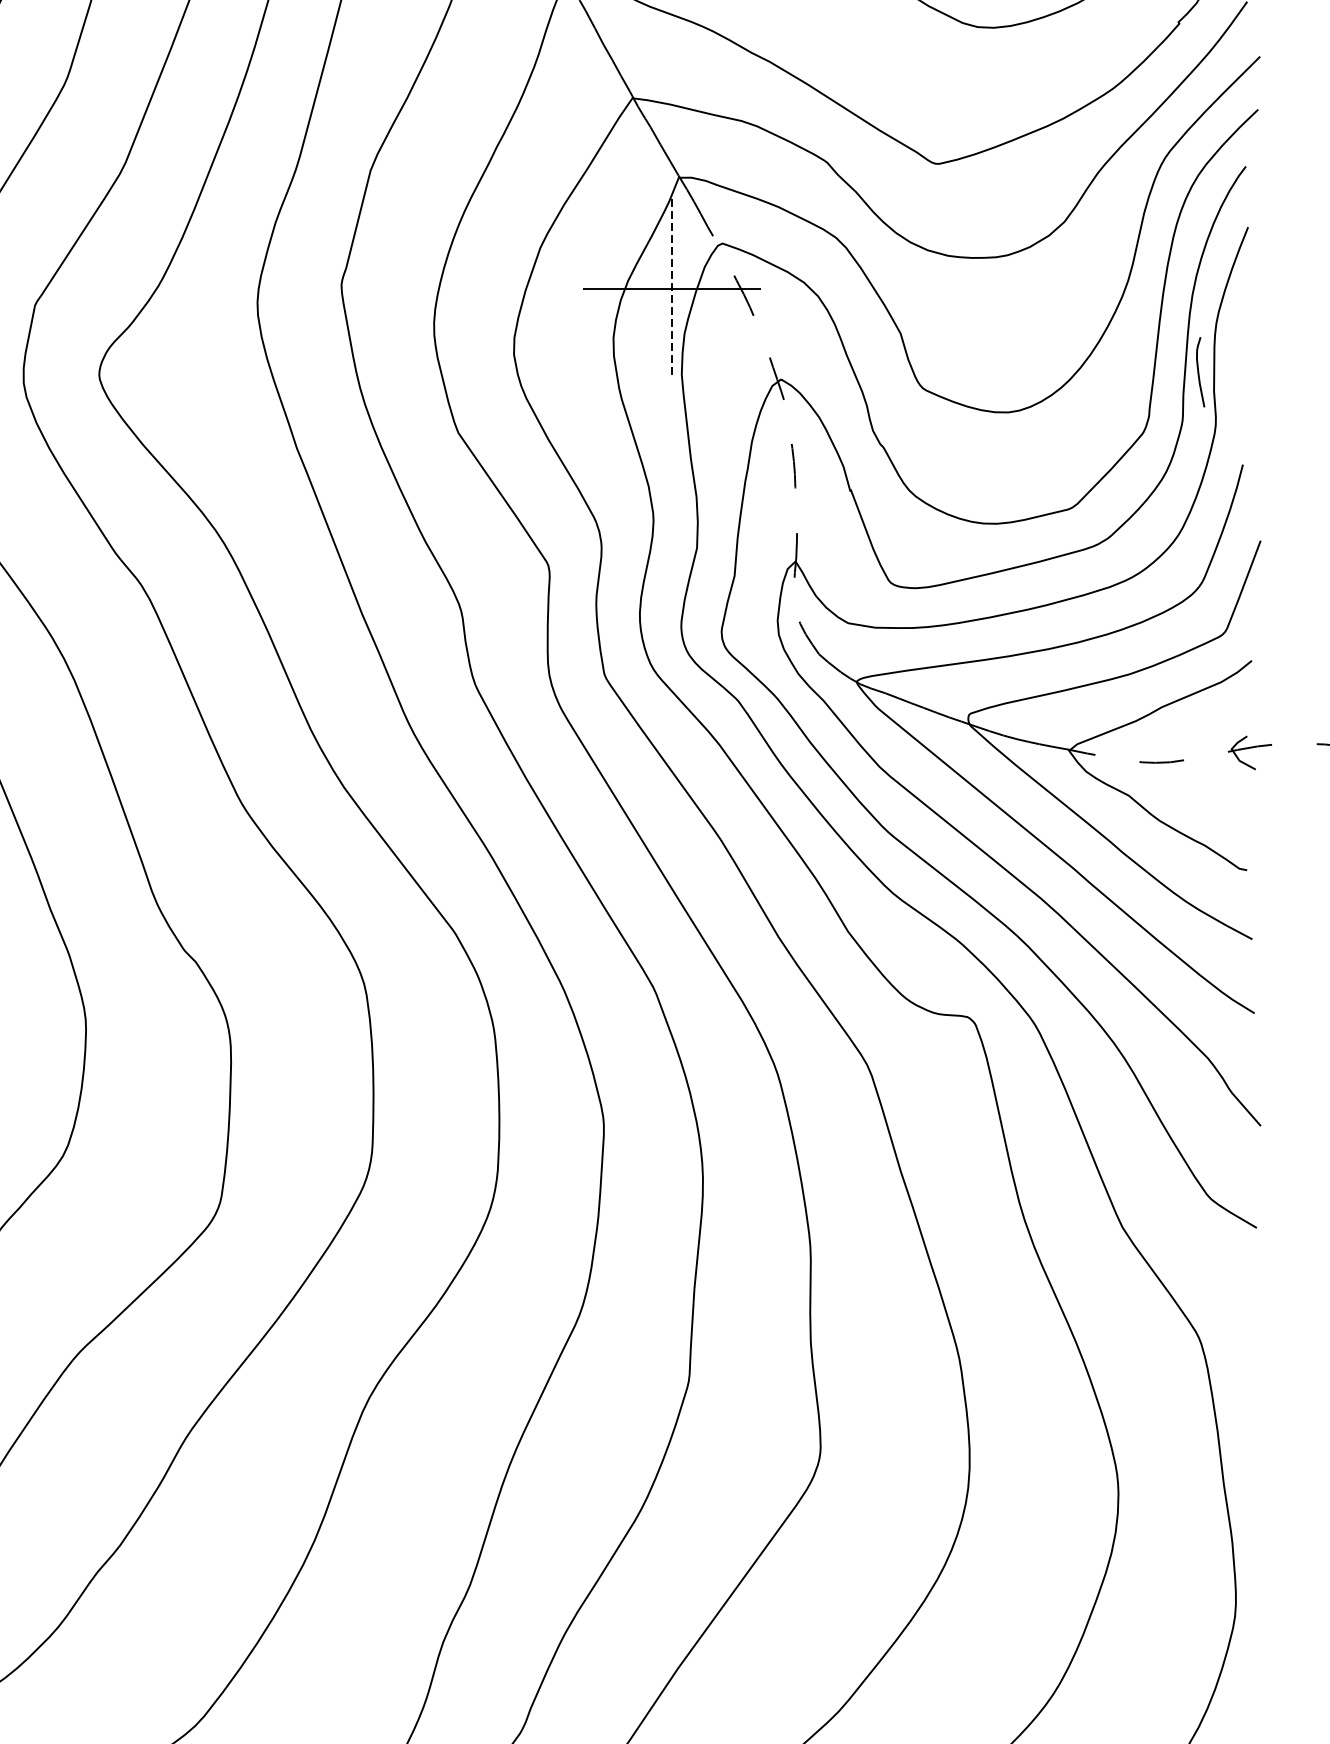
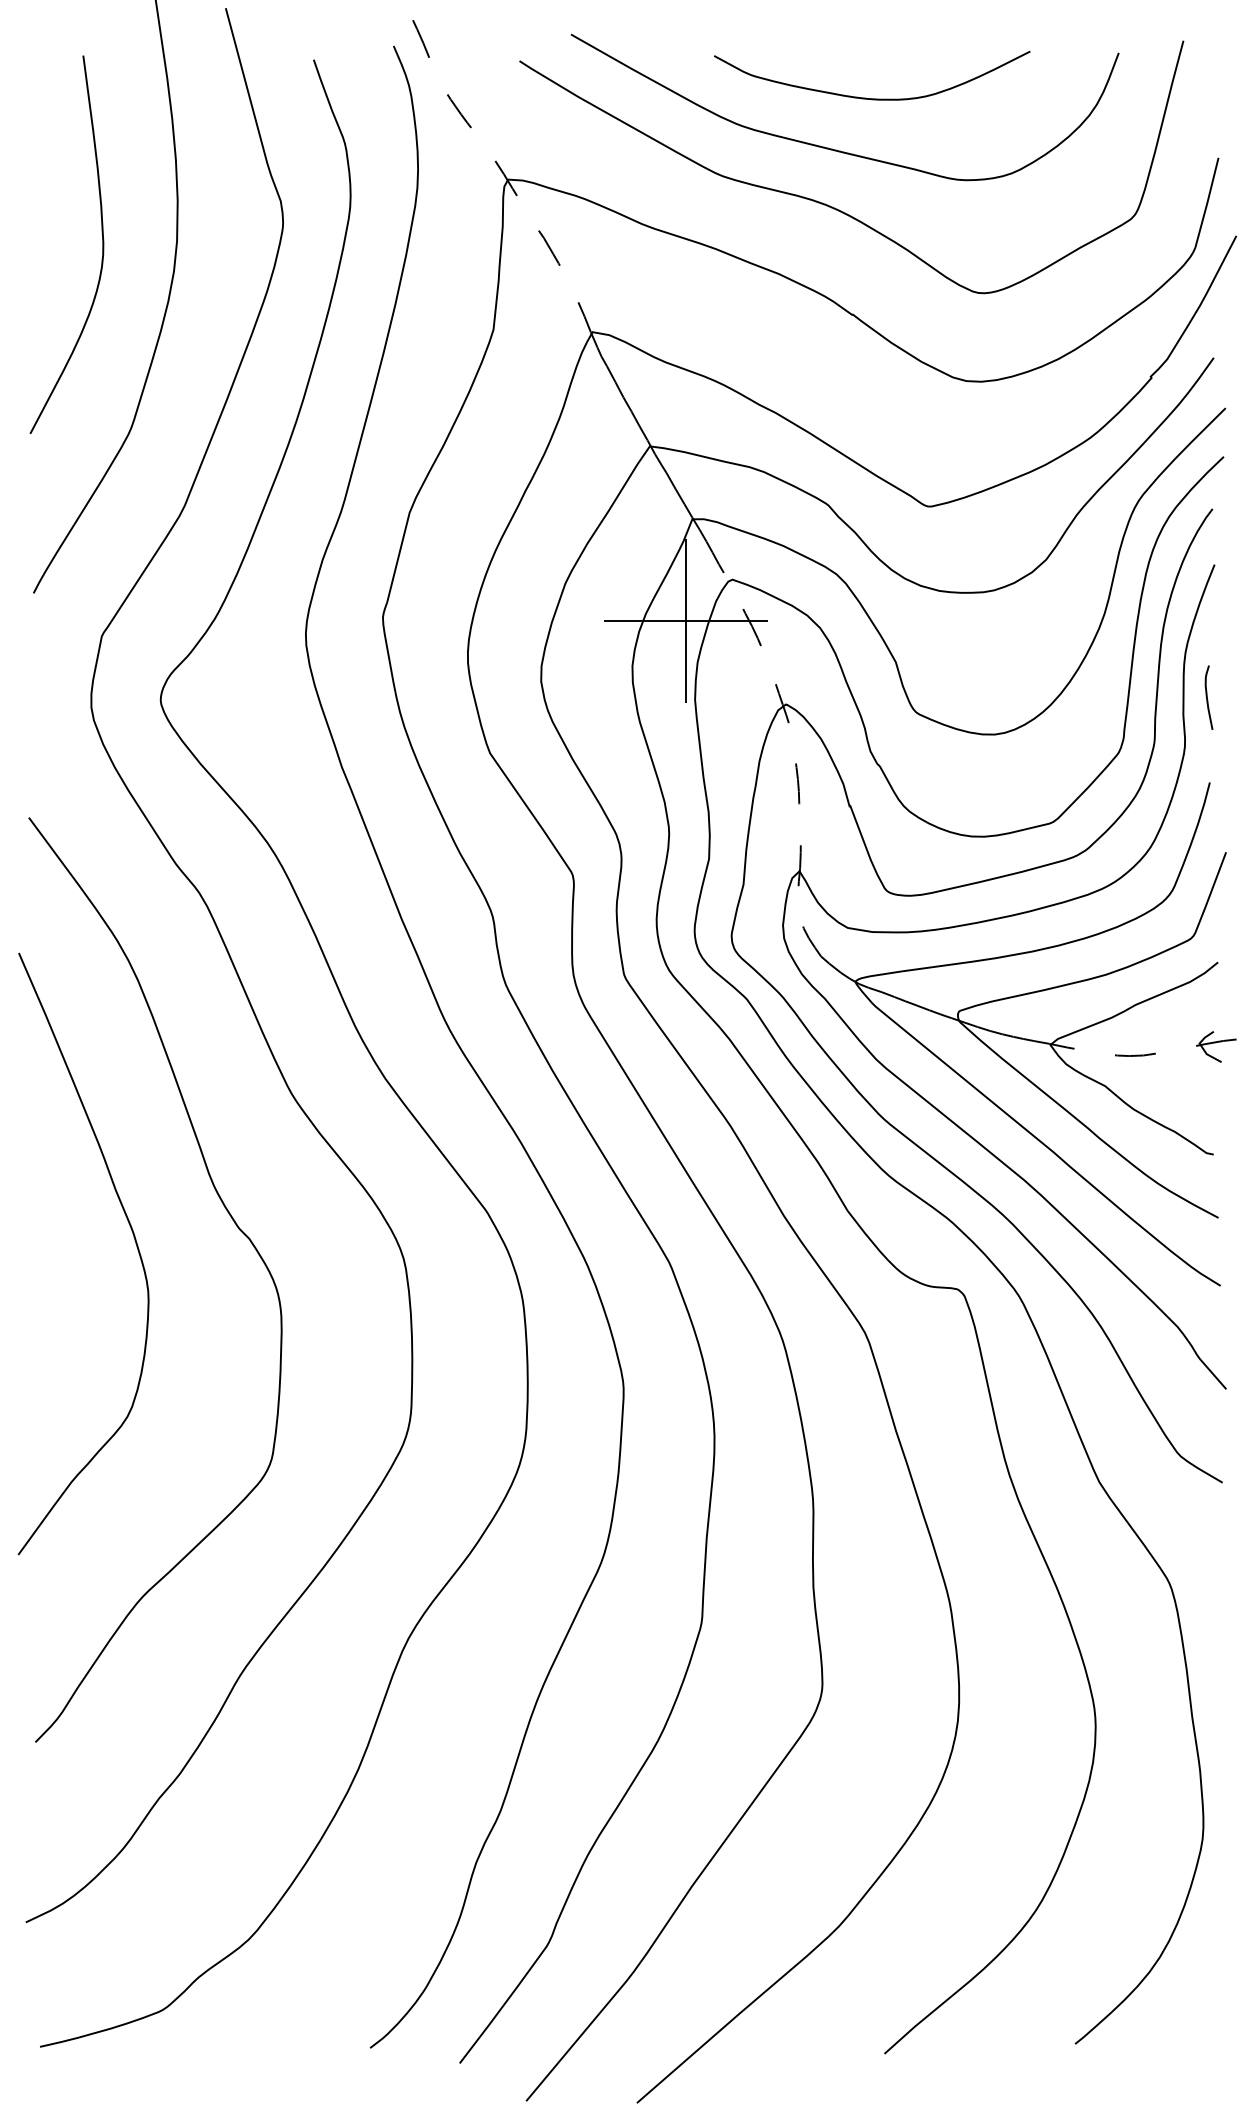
line: (672, 289) -> (686, 621), dashed -> solid
curve: (1198, 372) -> (1207, 697), moved

